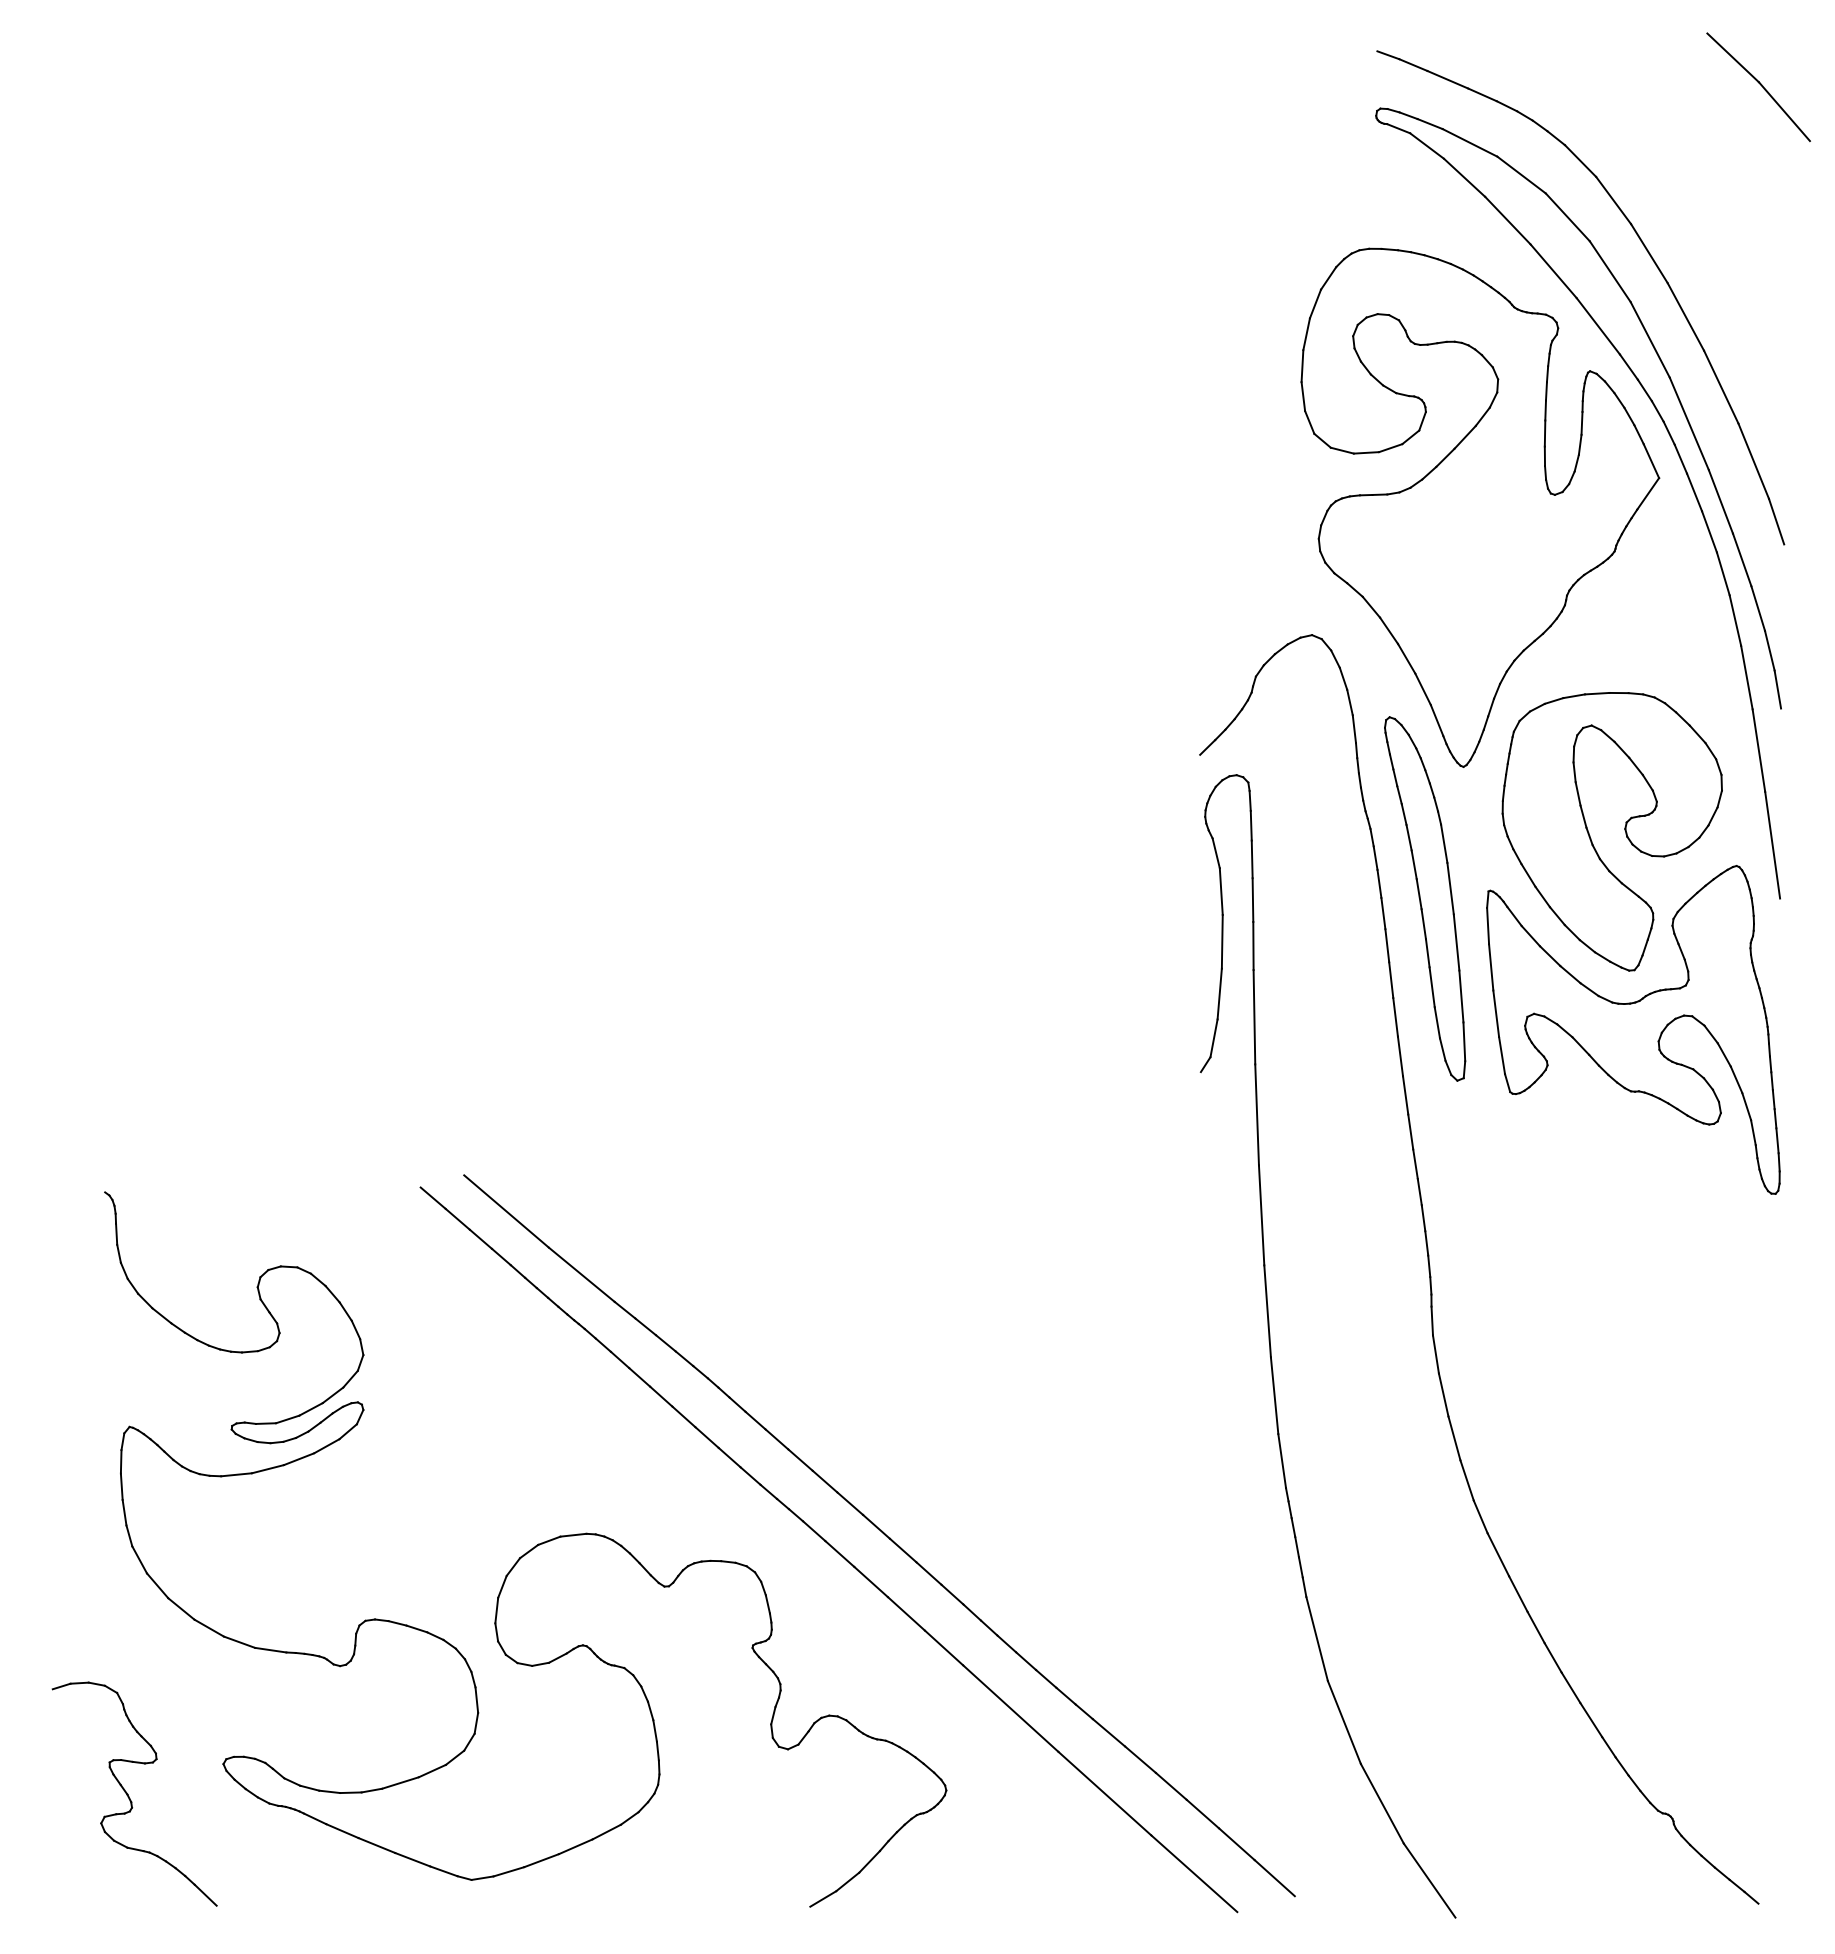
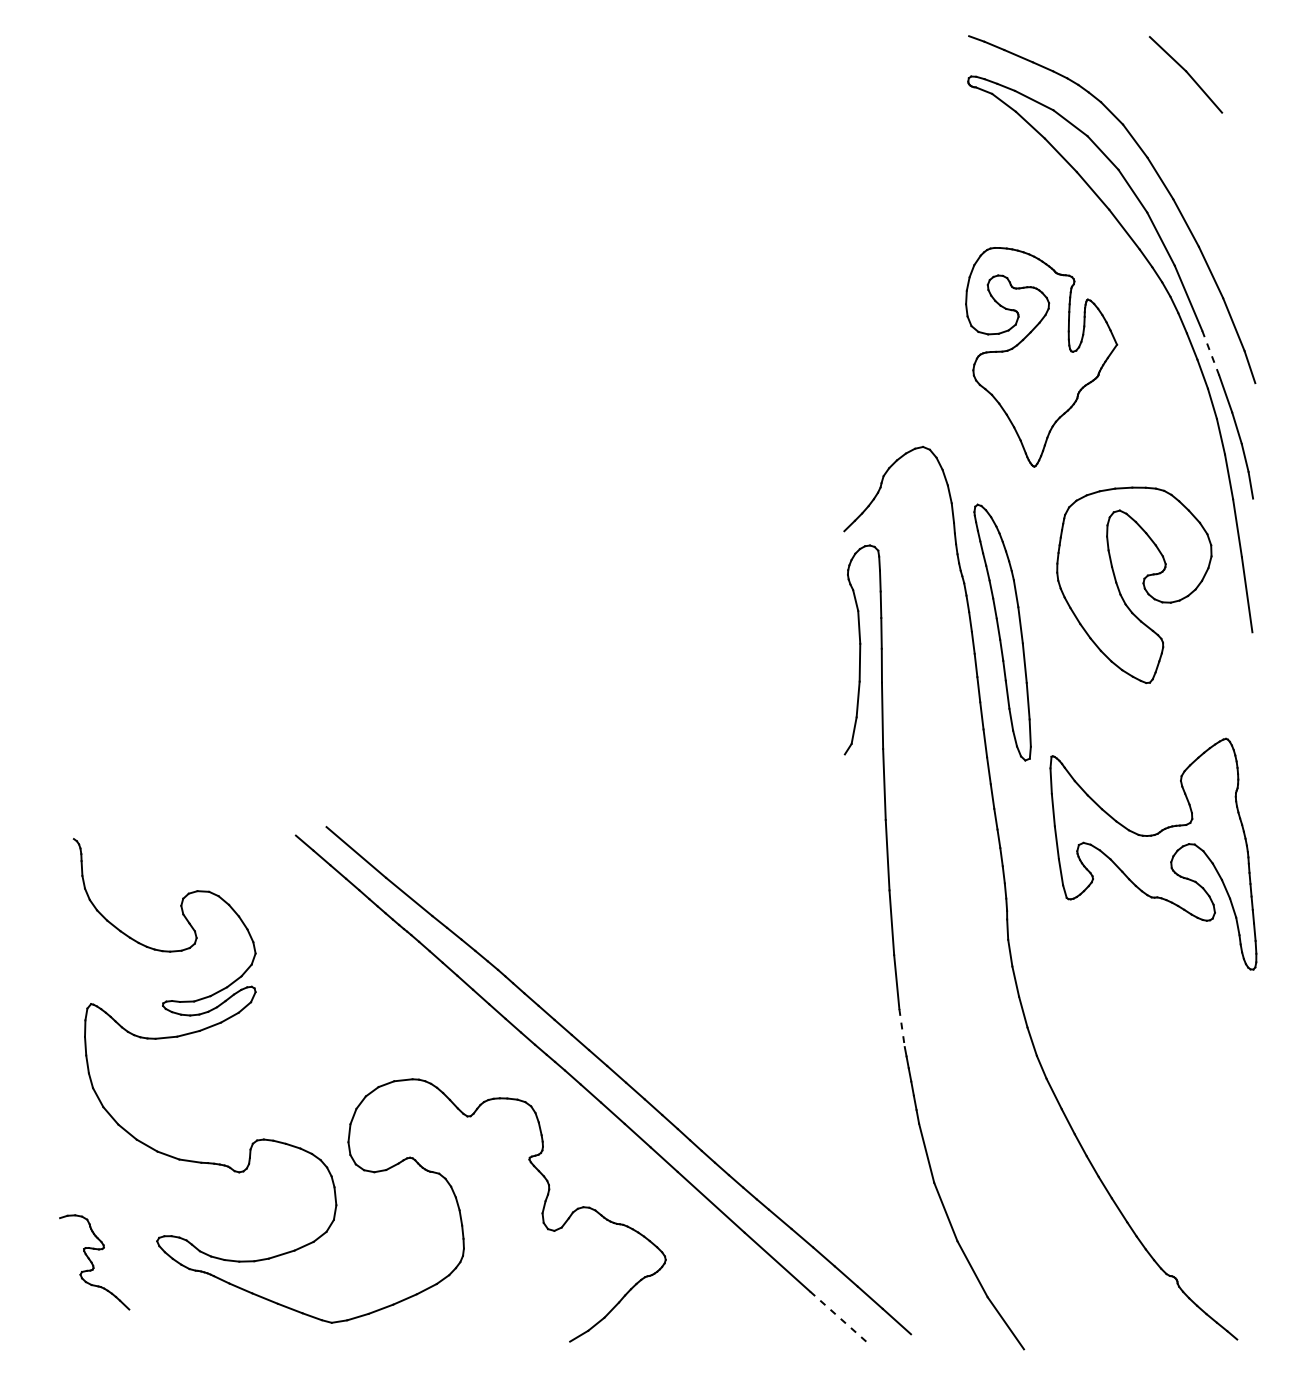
part: (1758, 86) -> (1185, 74), moved
line: (1720, 501) -> (1210, 352), solid -> dashed
part: (1480, 507) -> (1041, 357), size x0.6
part: (1633, 1029) -> (1153, 853), moved
line: (1282, 1461) -> (902, 1028), solid -> dashed
part: (134, 1793) -> (94, 1261), size x0.6
line: (1194, 1873) -> (840, 1318), solid -> dashed

